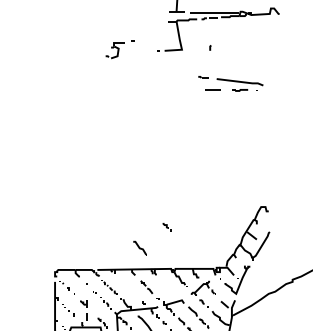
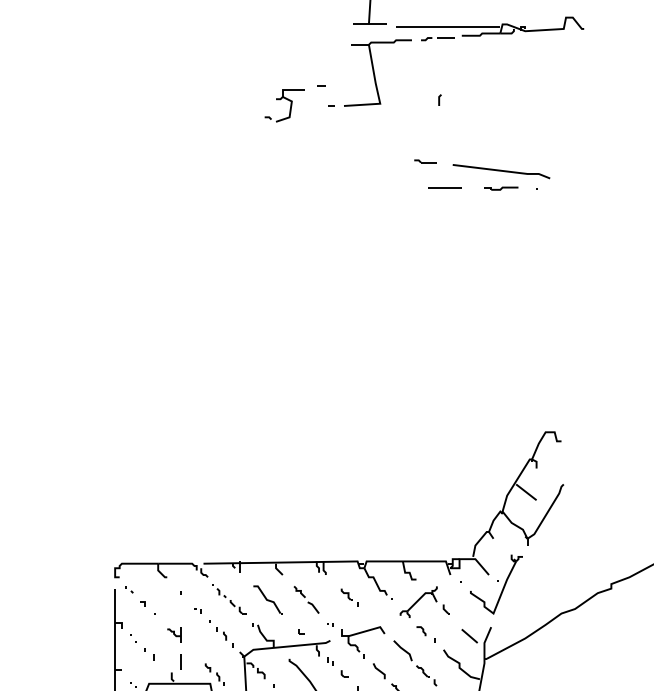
part: (119, 49) -> (293, 103), moved
part: (166, 227) -> (347, 598), moved
part: (139, 247) -> (266, 598), moved

